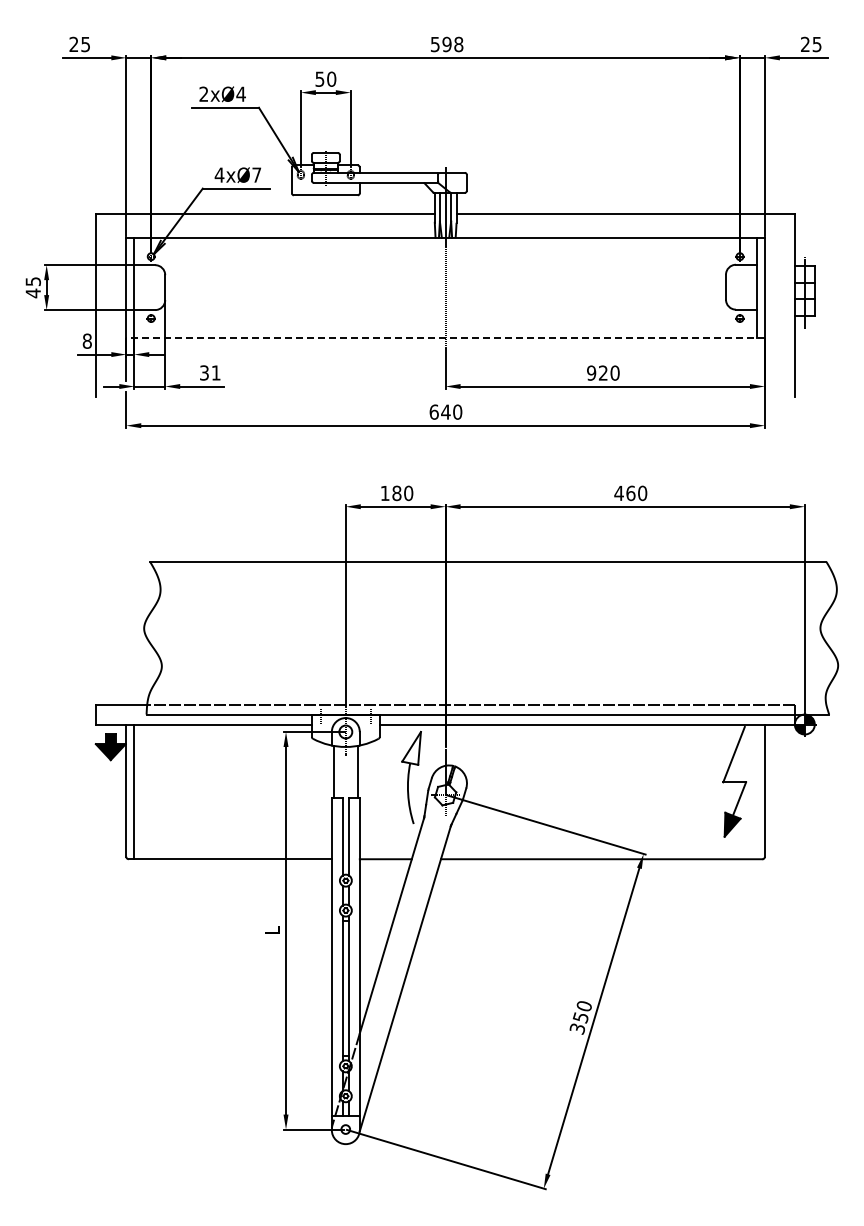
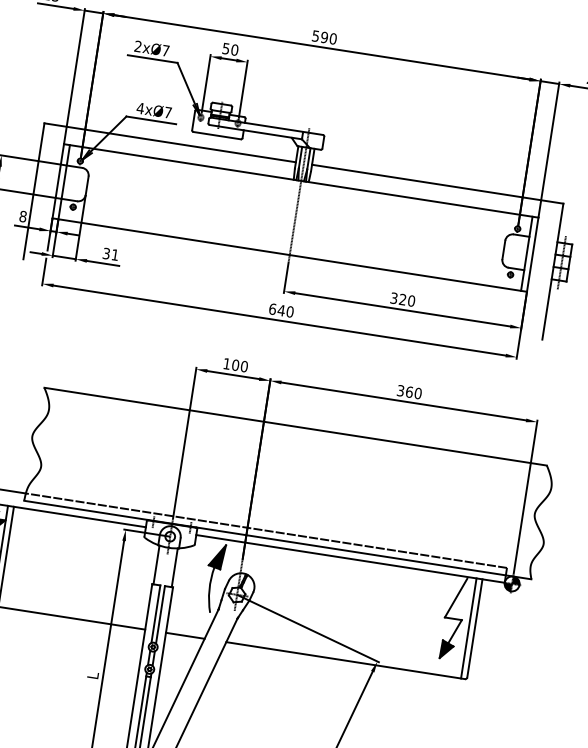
text: (458, 44) -> (333, 38), 598 -> 590
text: (240, 93) -> (165, 50), 2xØ4 -> 2xØ7
line: (445, 337) -> (289, 255), dashed -> solid
text: (591, 372) -> (394, 297), 920 -> 320
text: (396, 493) -> (235, 365), 180 -> 100
text: (618, 493) -> (400, 390), 460 -> 360
fill: (411, 748) -> (217, 556), added
line: (756, 791) -> (468, 628), added

